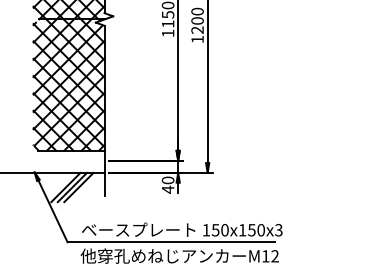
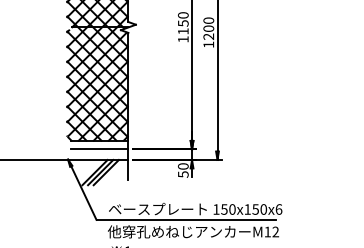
line: (71, 160) -> (99, 149), added
text: (168, 189) -> (183, 174), 40 -> 50
text: (278, 230) -> (278, 209), 150x150x3 -> 150x150x6

